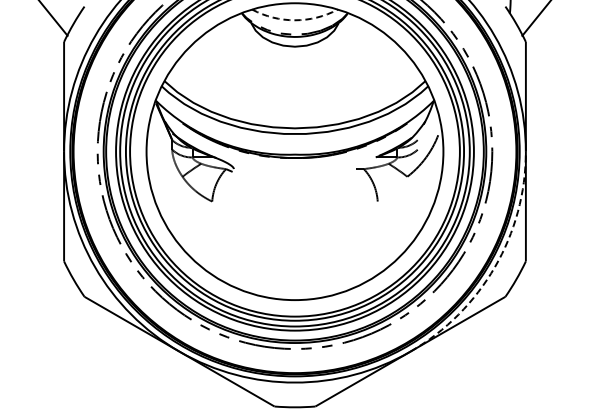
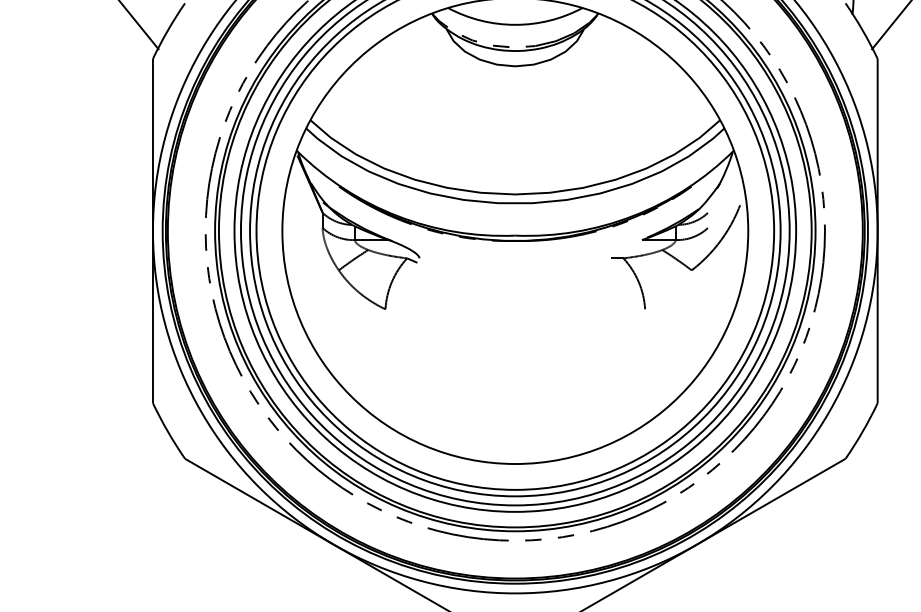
arc: (294, 20) -> (514, 25), dashed -> solid
arc: (494, 267) -> (828, 412), dashed -> solid

